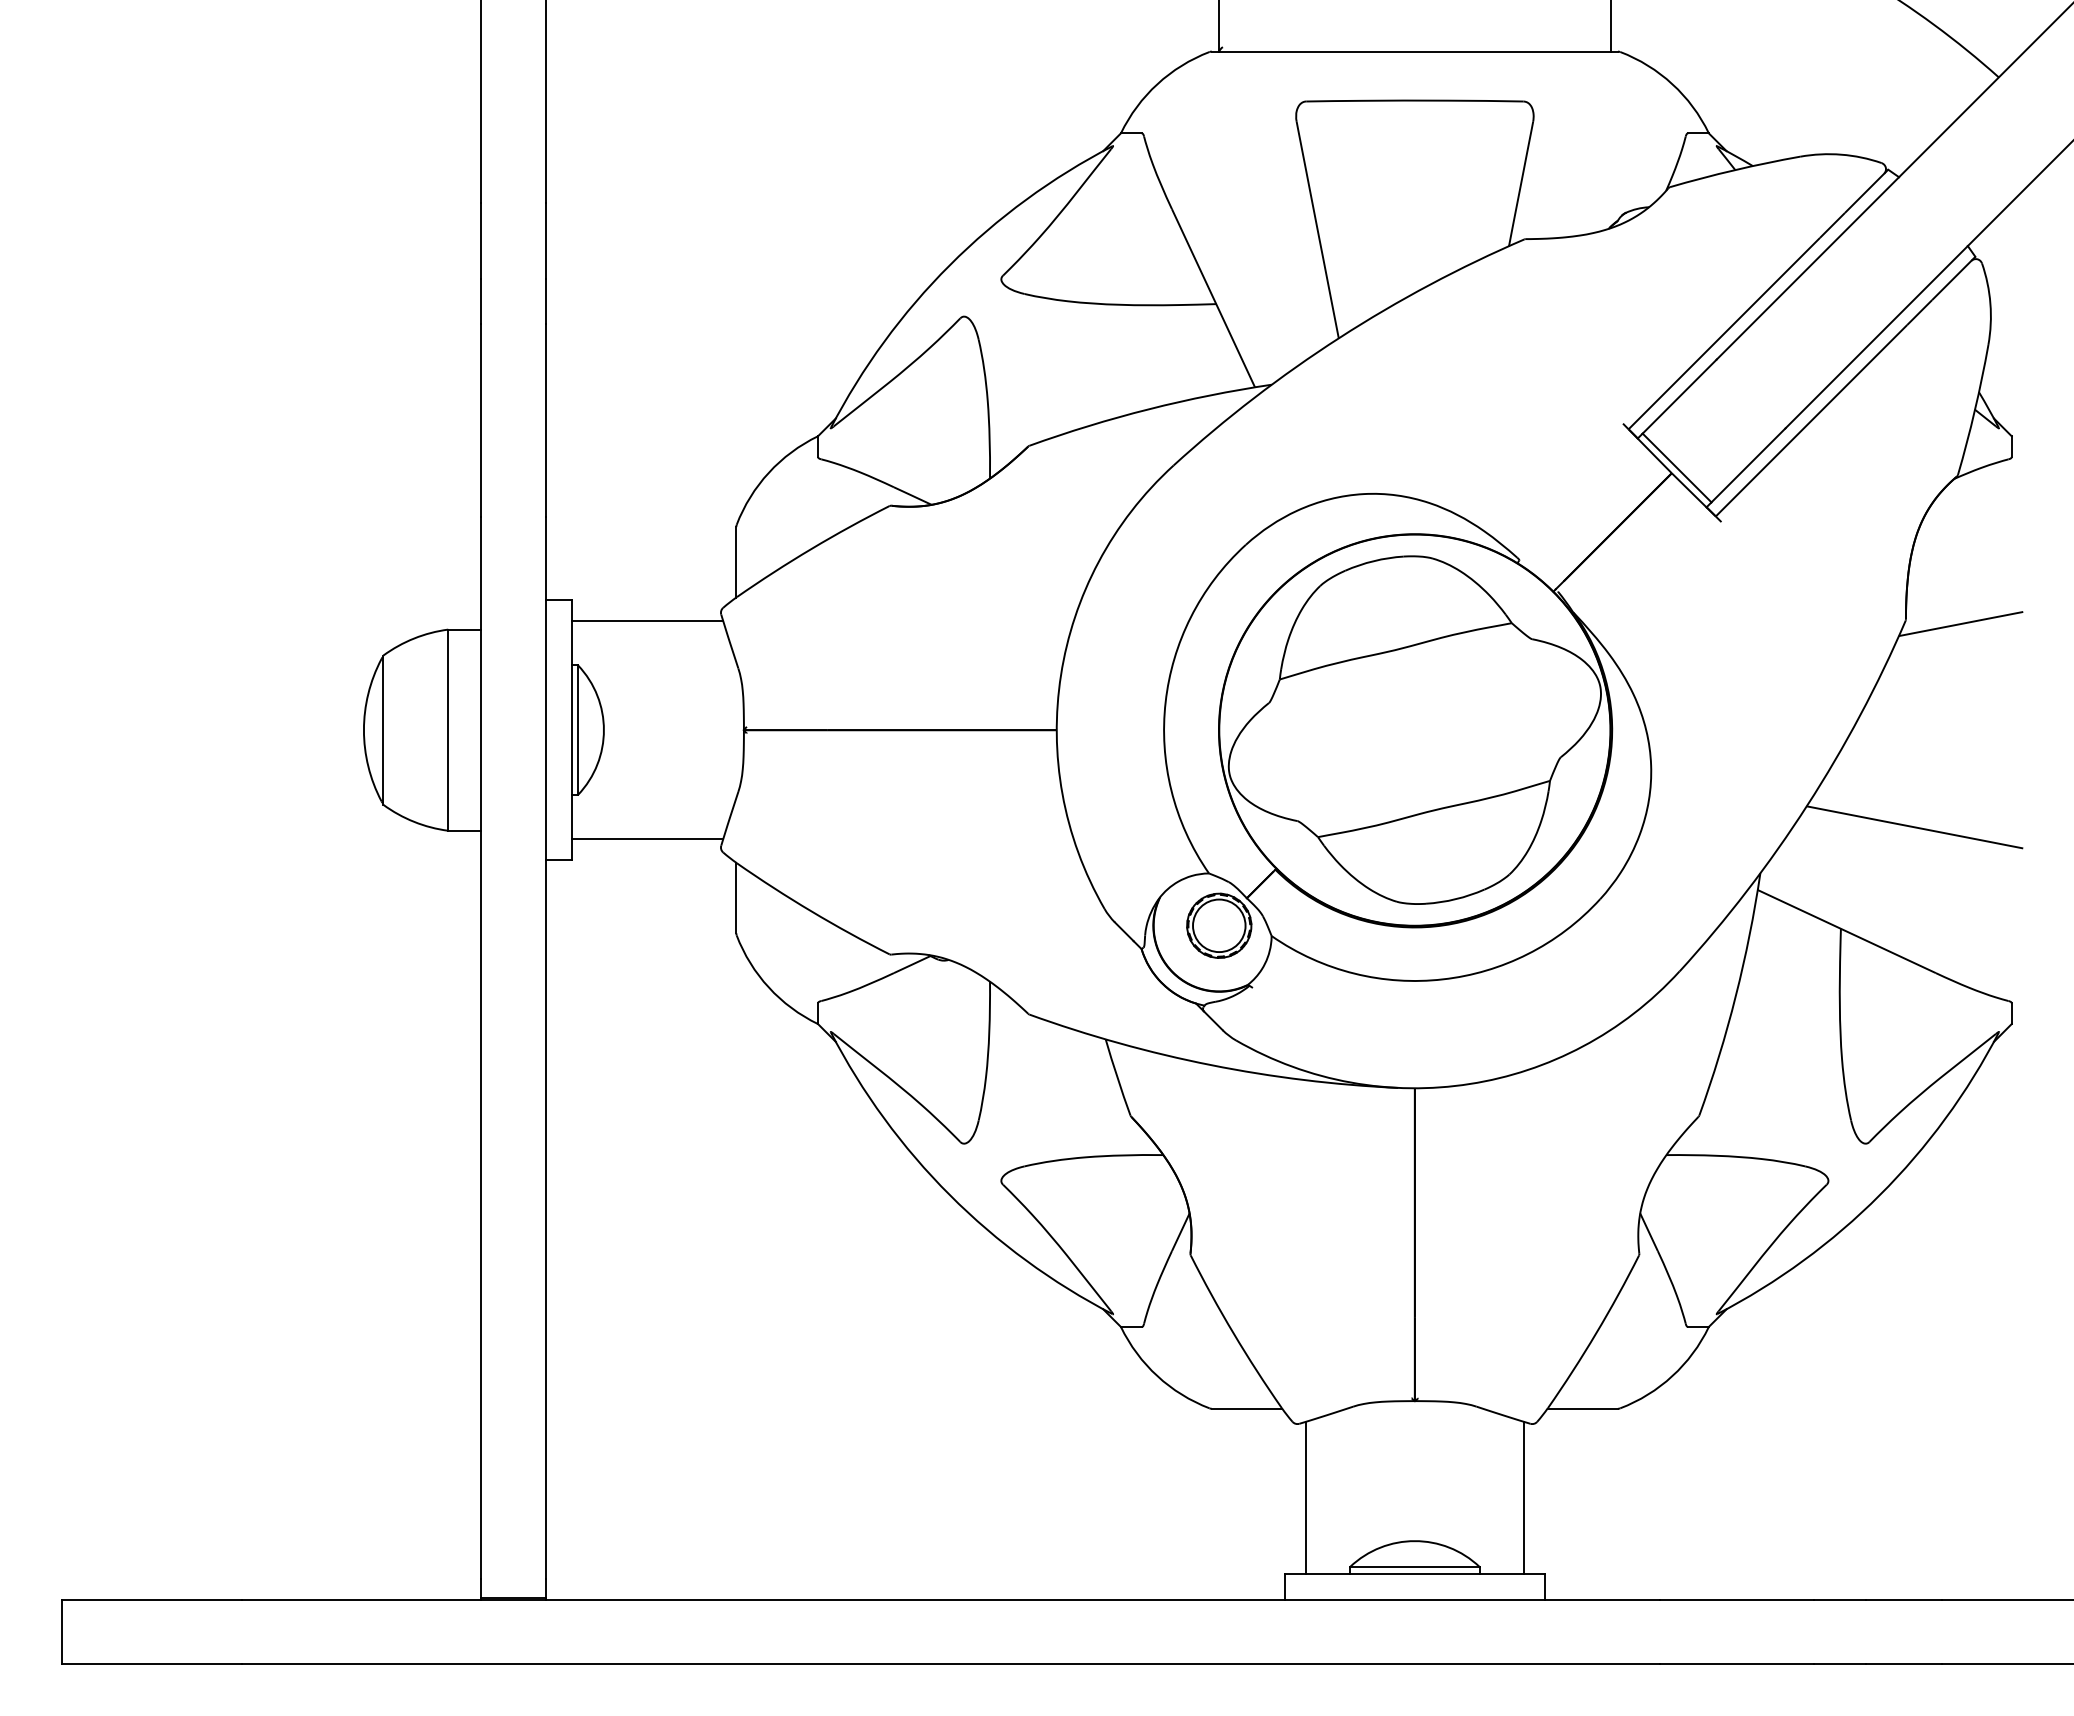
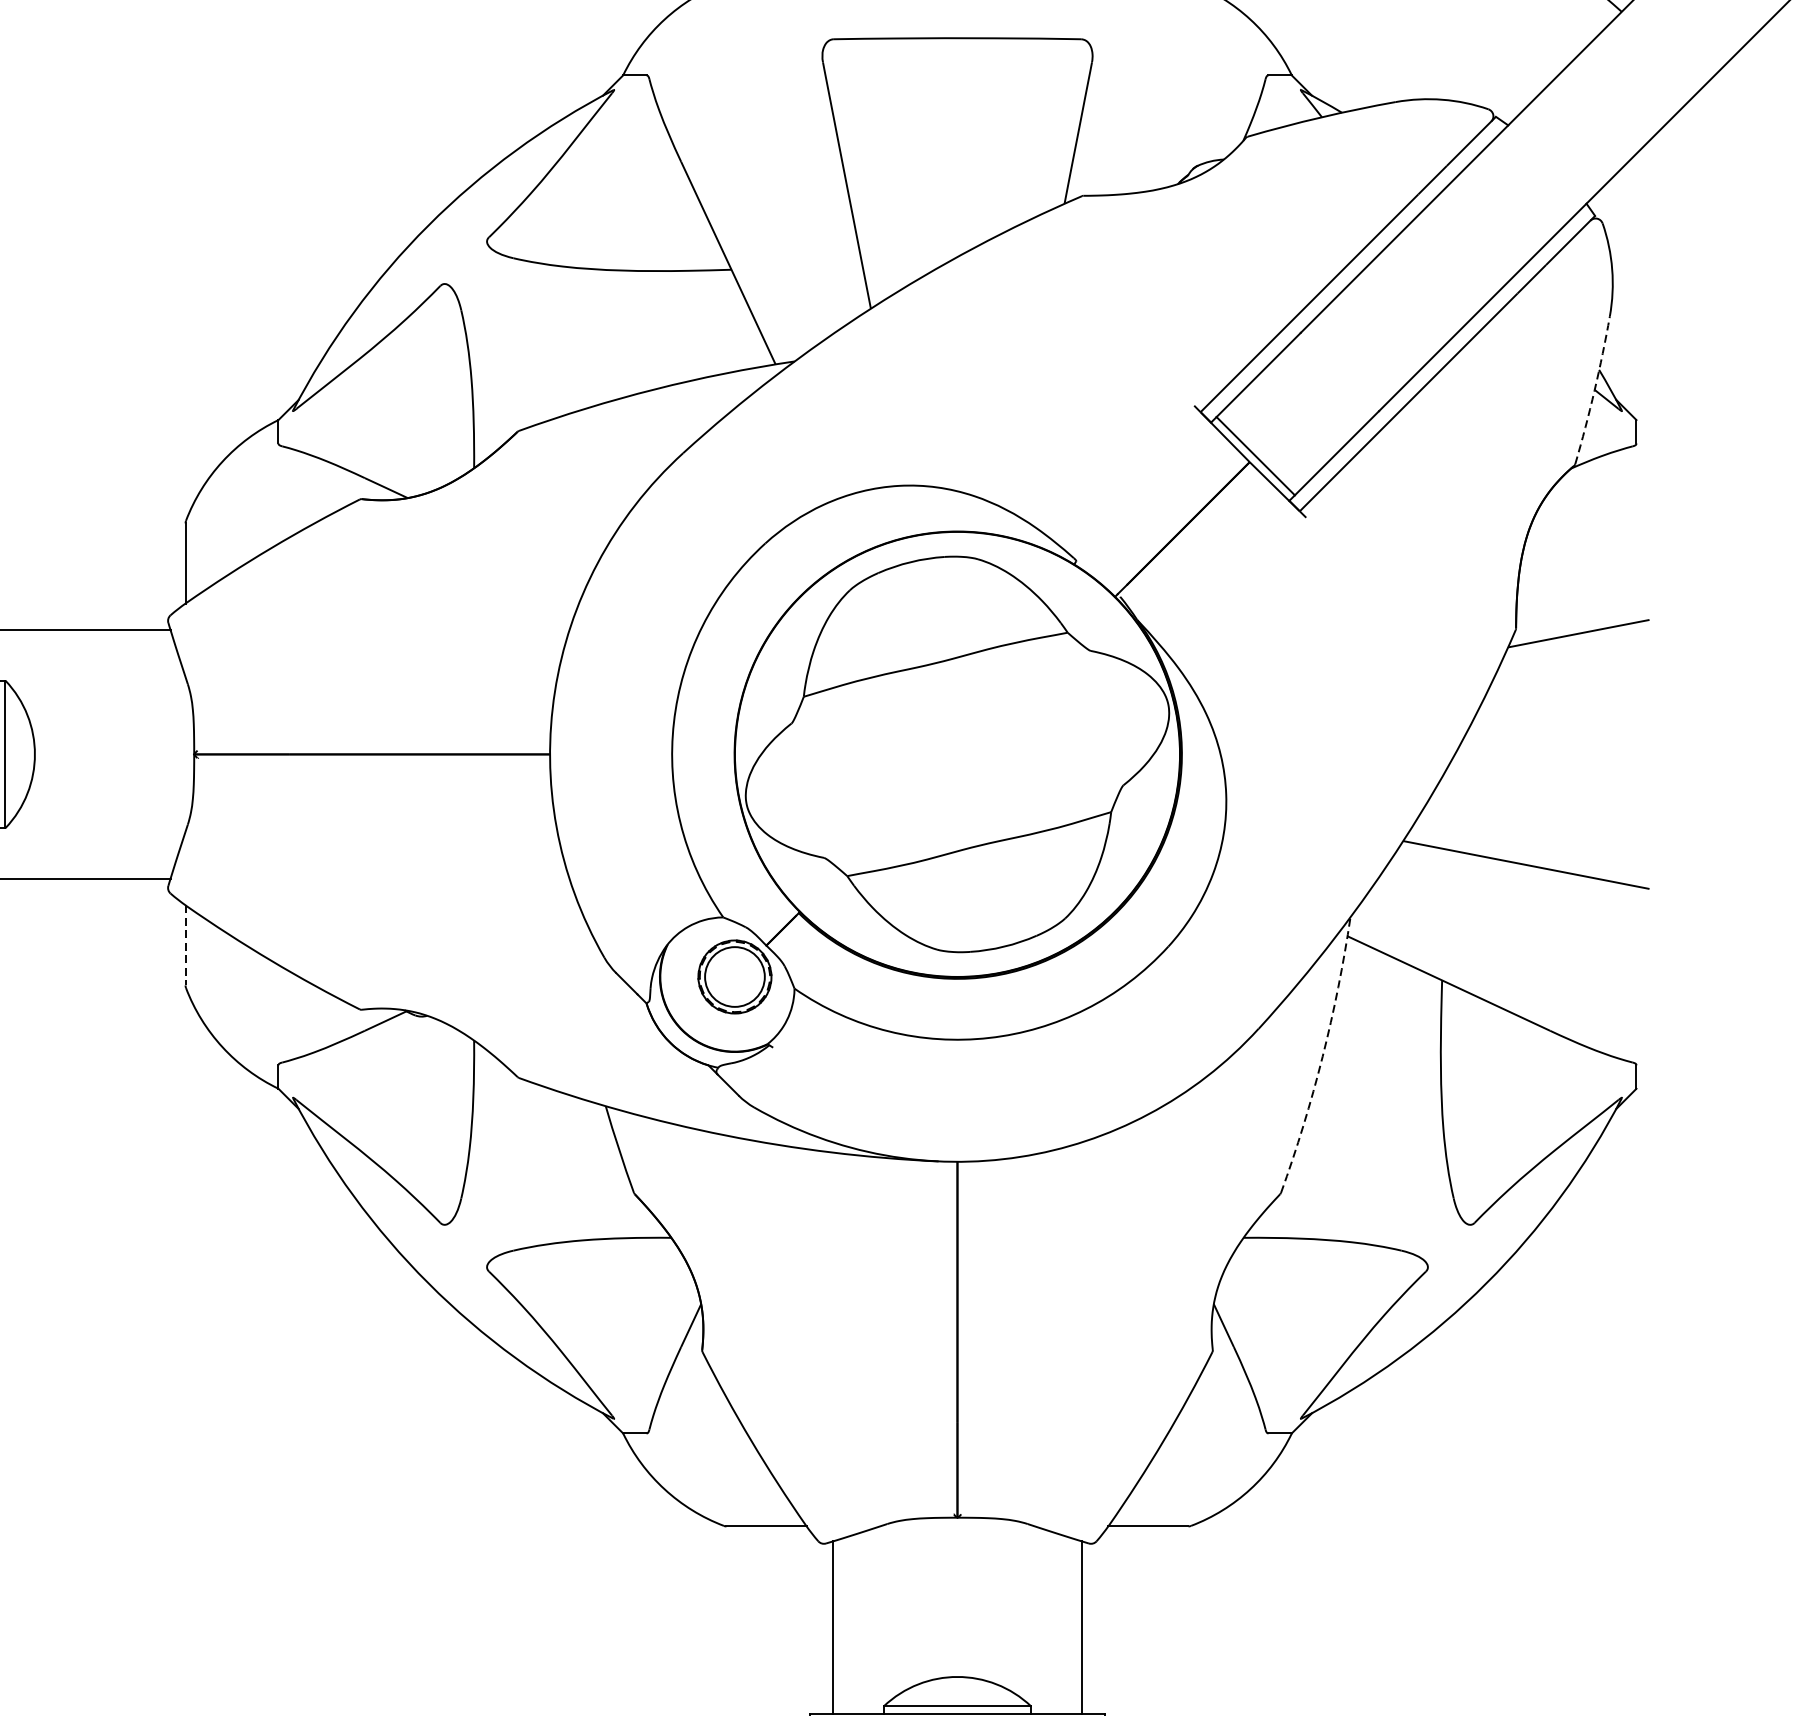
arc: (1974, 410) -> (1594, 390), solid -> dashed
line: (736, 898) -> (185, 945), solid -> dashed
arc: (1735, 995) -> (1322, 1056), solid -> dashed

